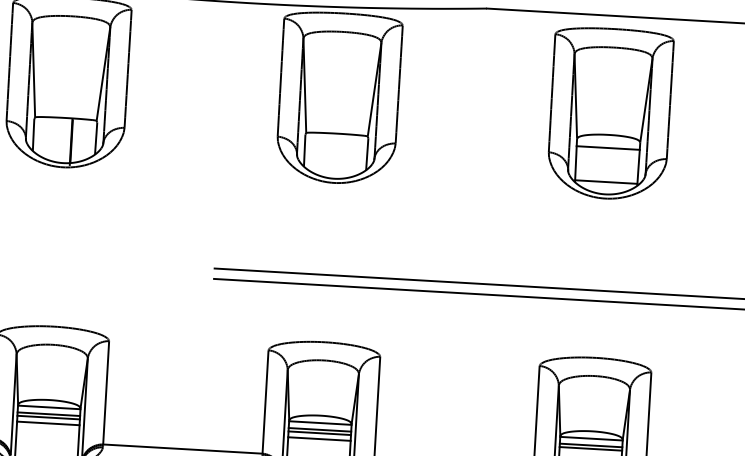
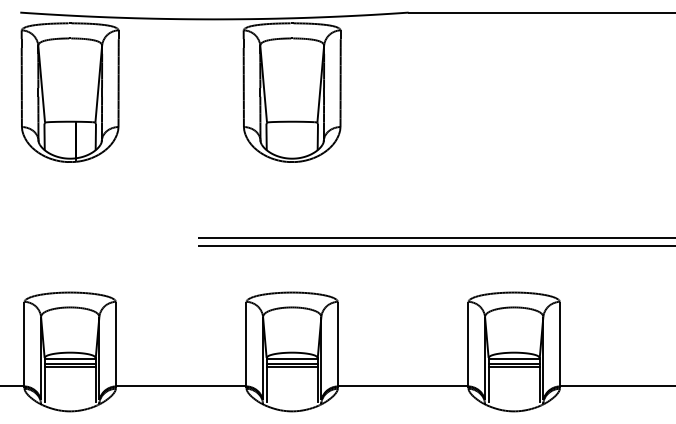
part: (609, 113) -> (513, 92), removed
line: (47, 422) -> (69, 371), removed
line: (318, 438) -> (291, 371), removed

